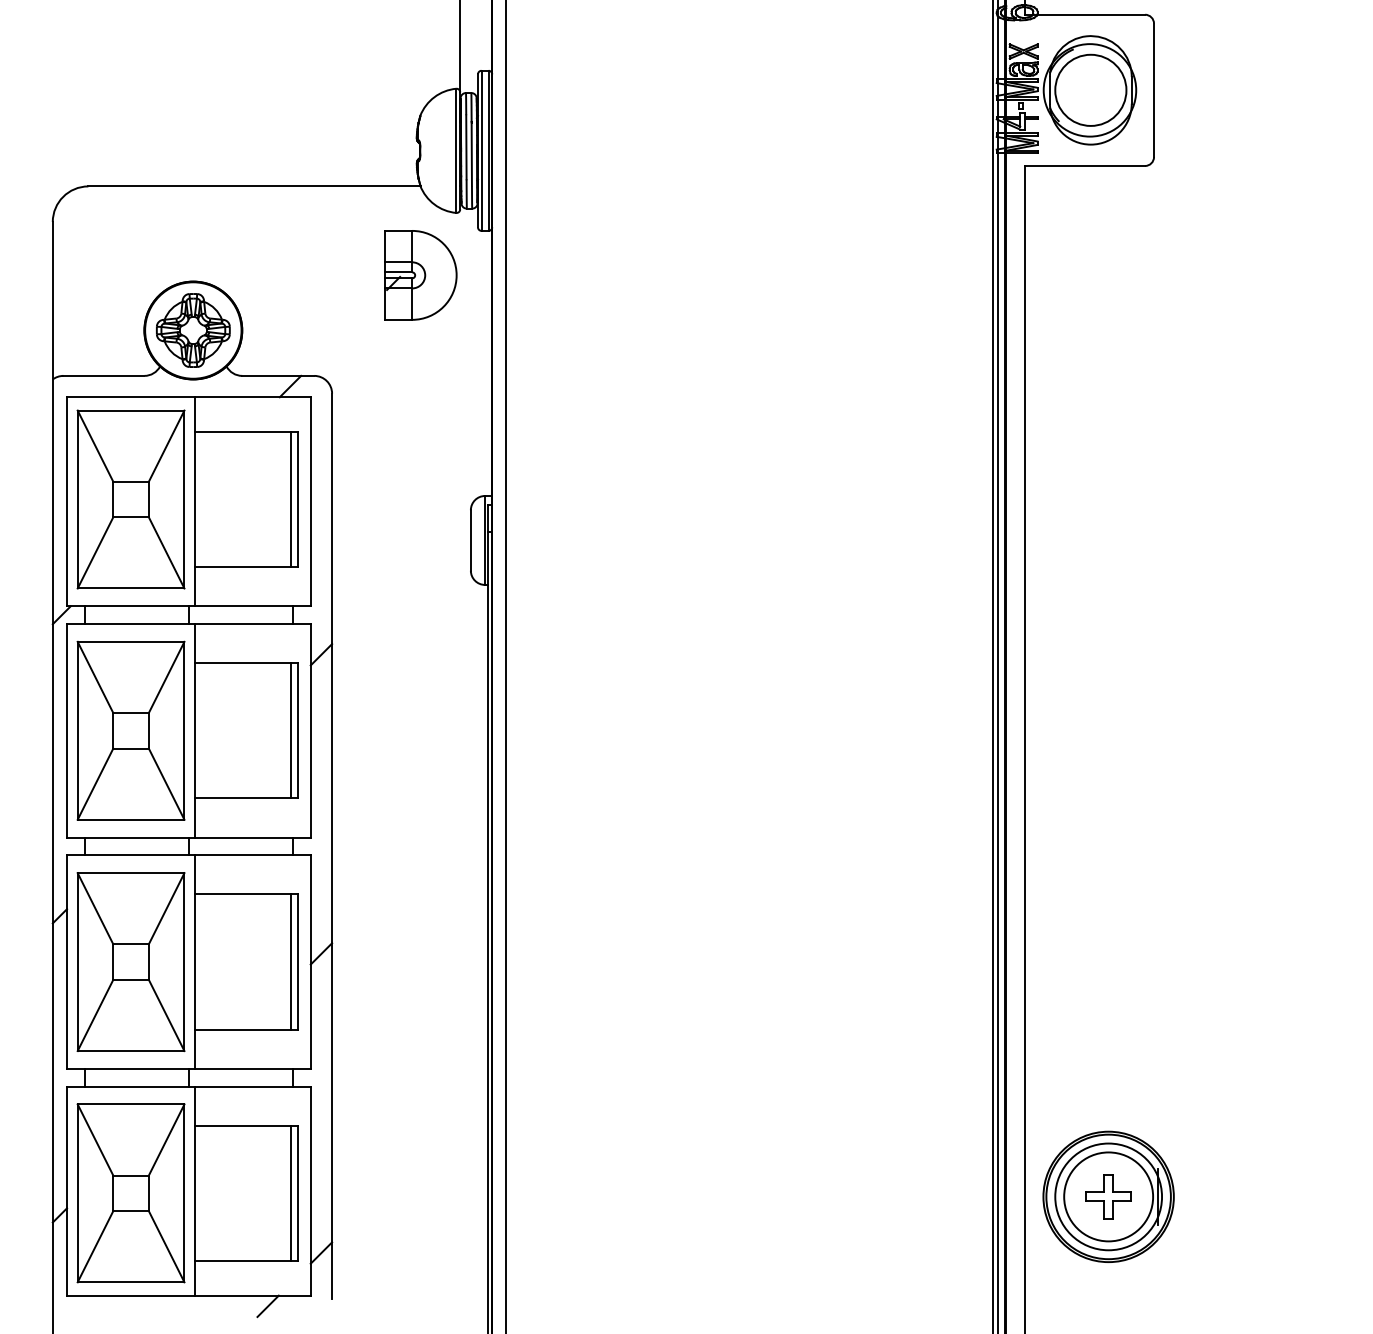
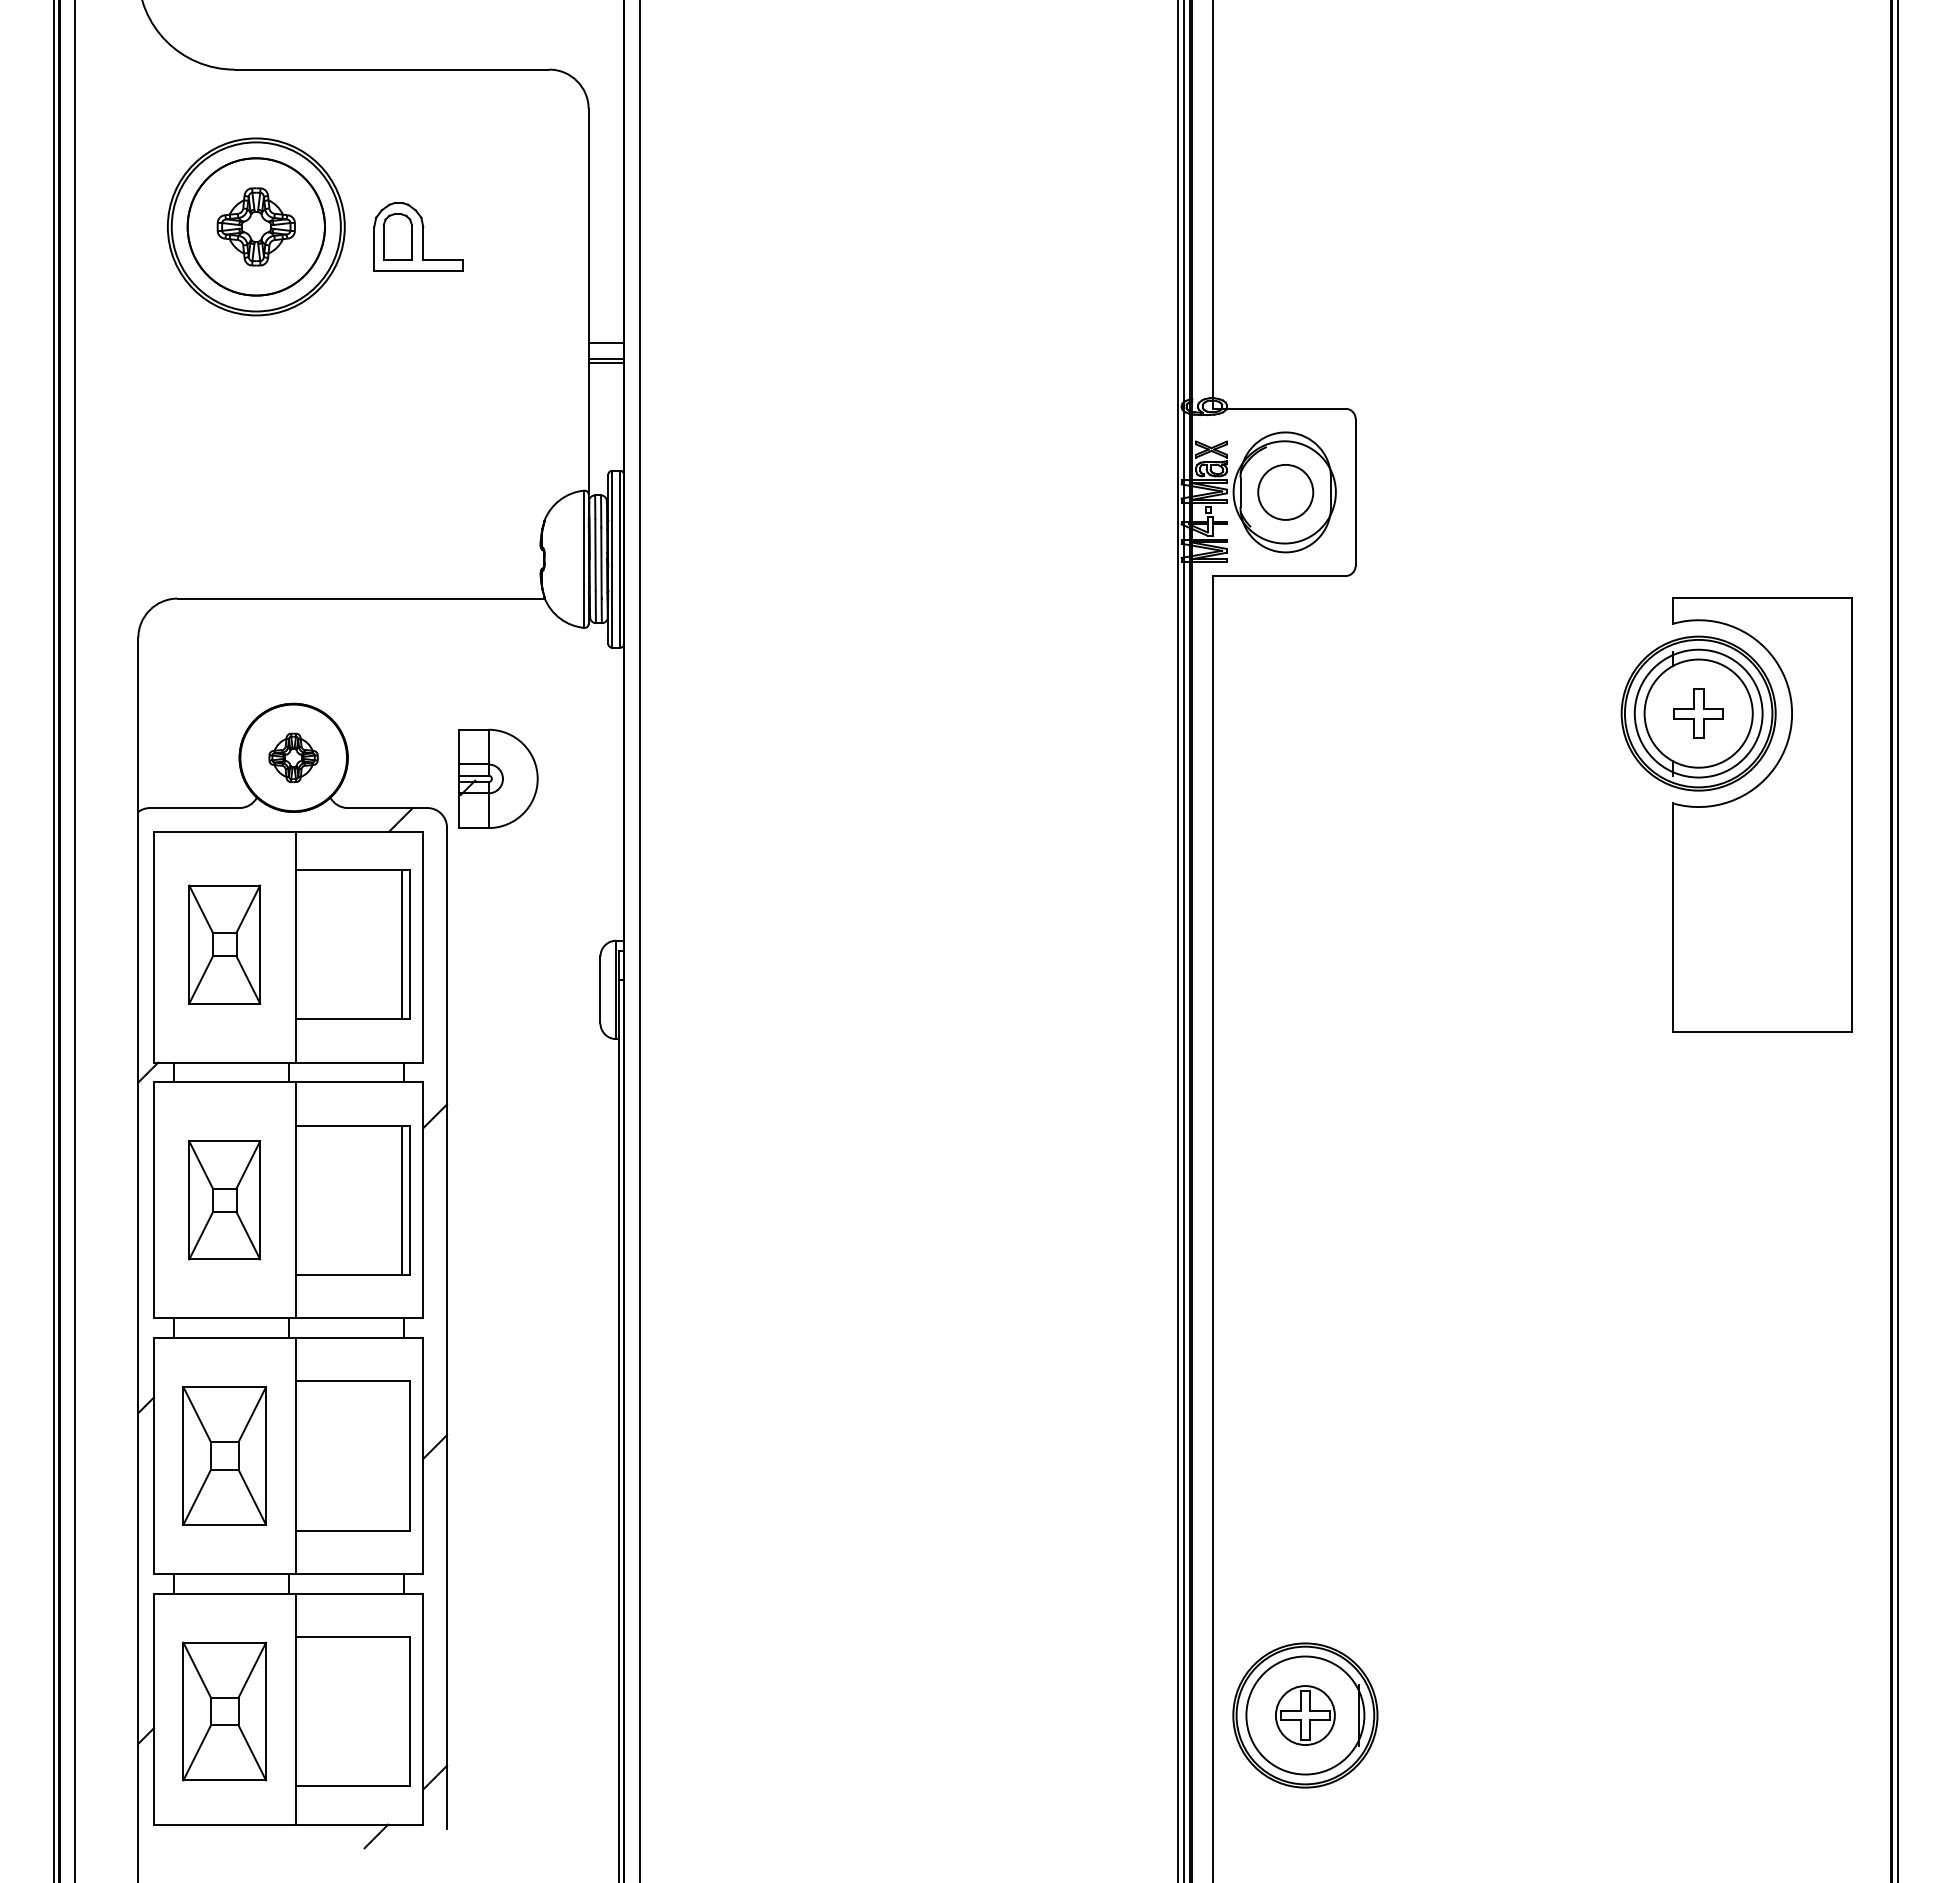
circle: (1090, 90) -> (1285, 492), size x0.7
part: (421, 275) -> (498, 778), moved
part: (193, 330) -> (293, 757), size x0.6
part: (130, 499) -> (224, 944), size x0.6
part: (130, 730) -> (224, 1200), size x0.6
part: (130, 961) -> (224, 1455), size x0.7
line: (290, 961) -> (401, 1455), removed
part: (130, 1193) -> (224, 1711), size x0.7
line: (290, 1193) -> (401, 1711), removed
circle: (1108, 1196) -> (1305, 1715), size x0.6

